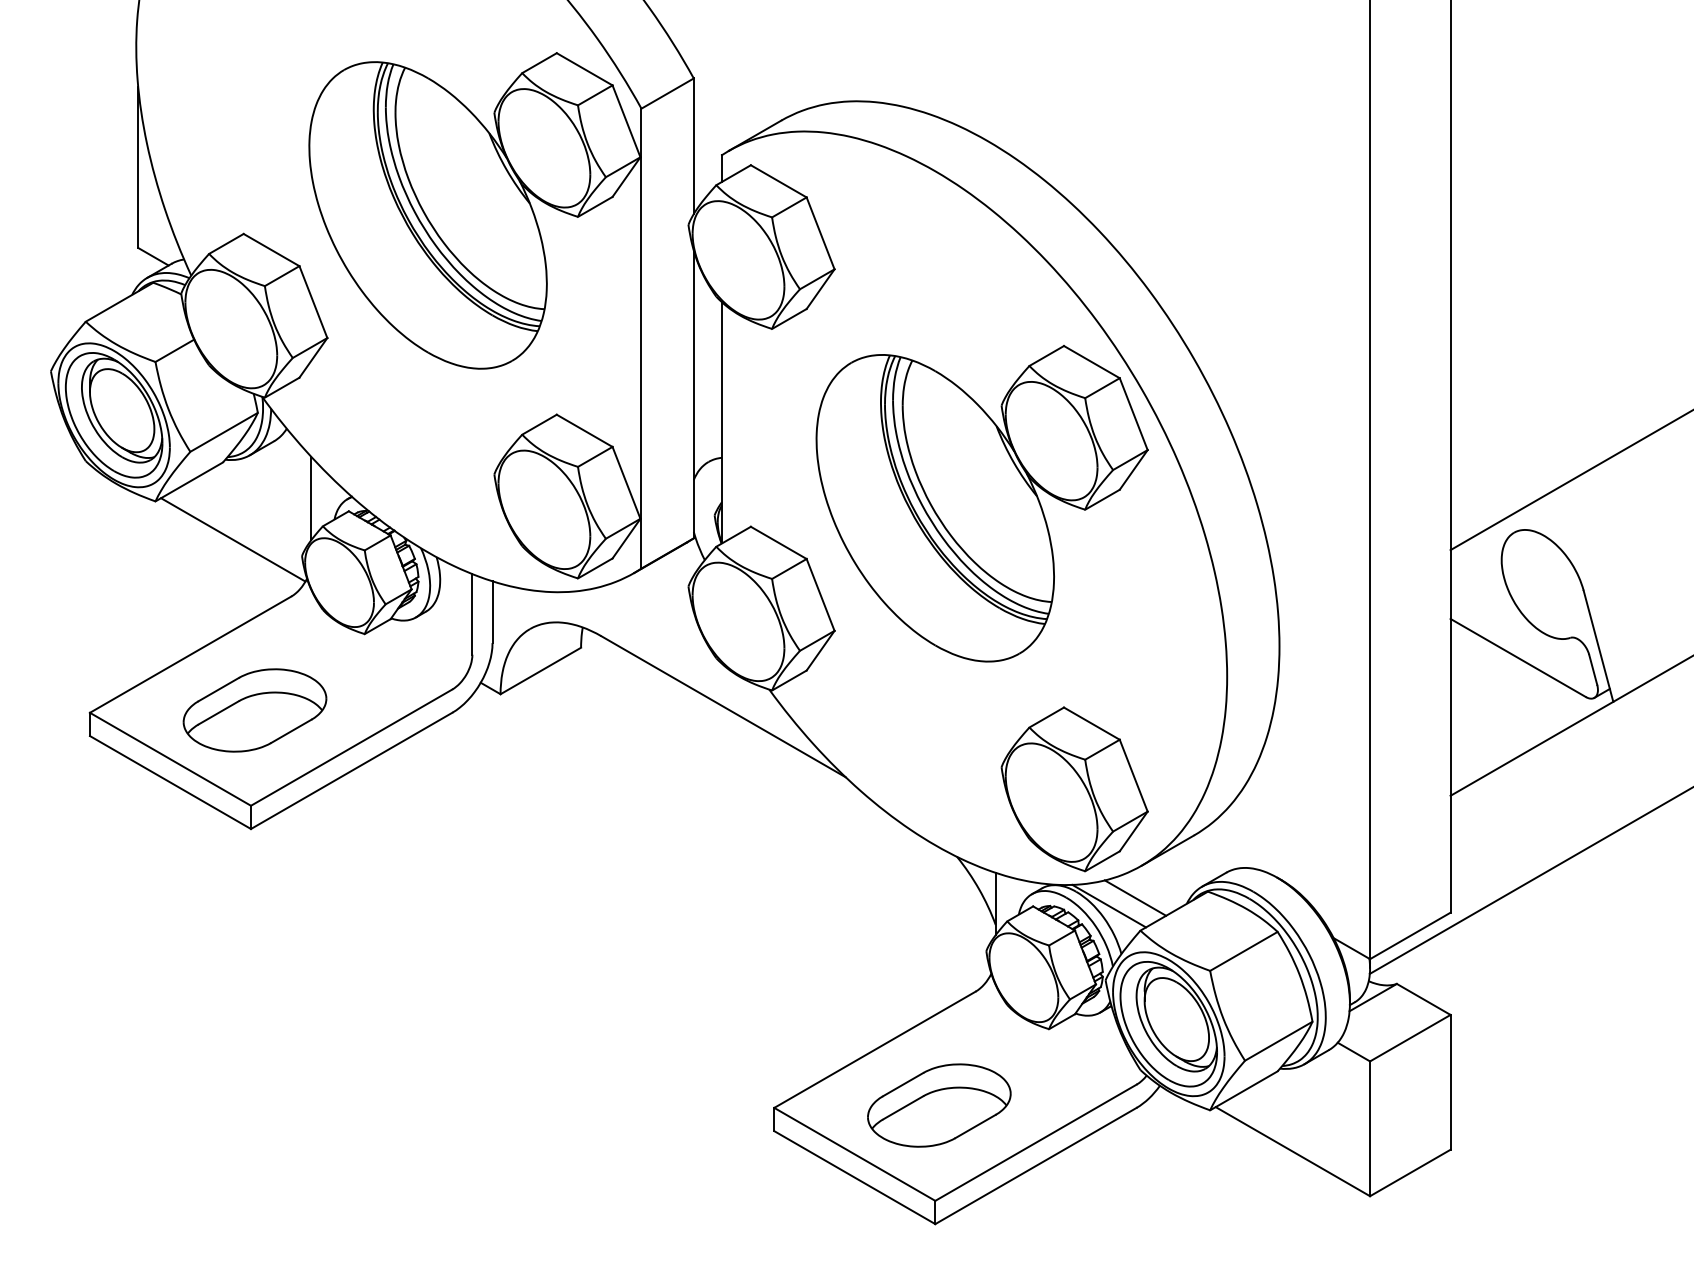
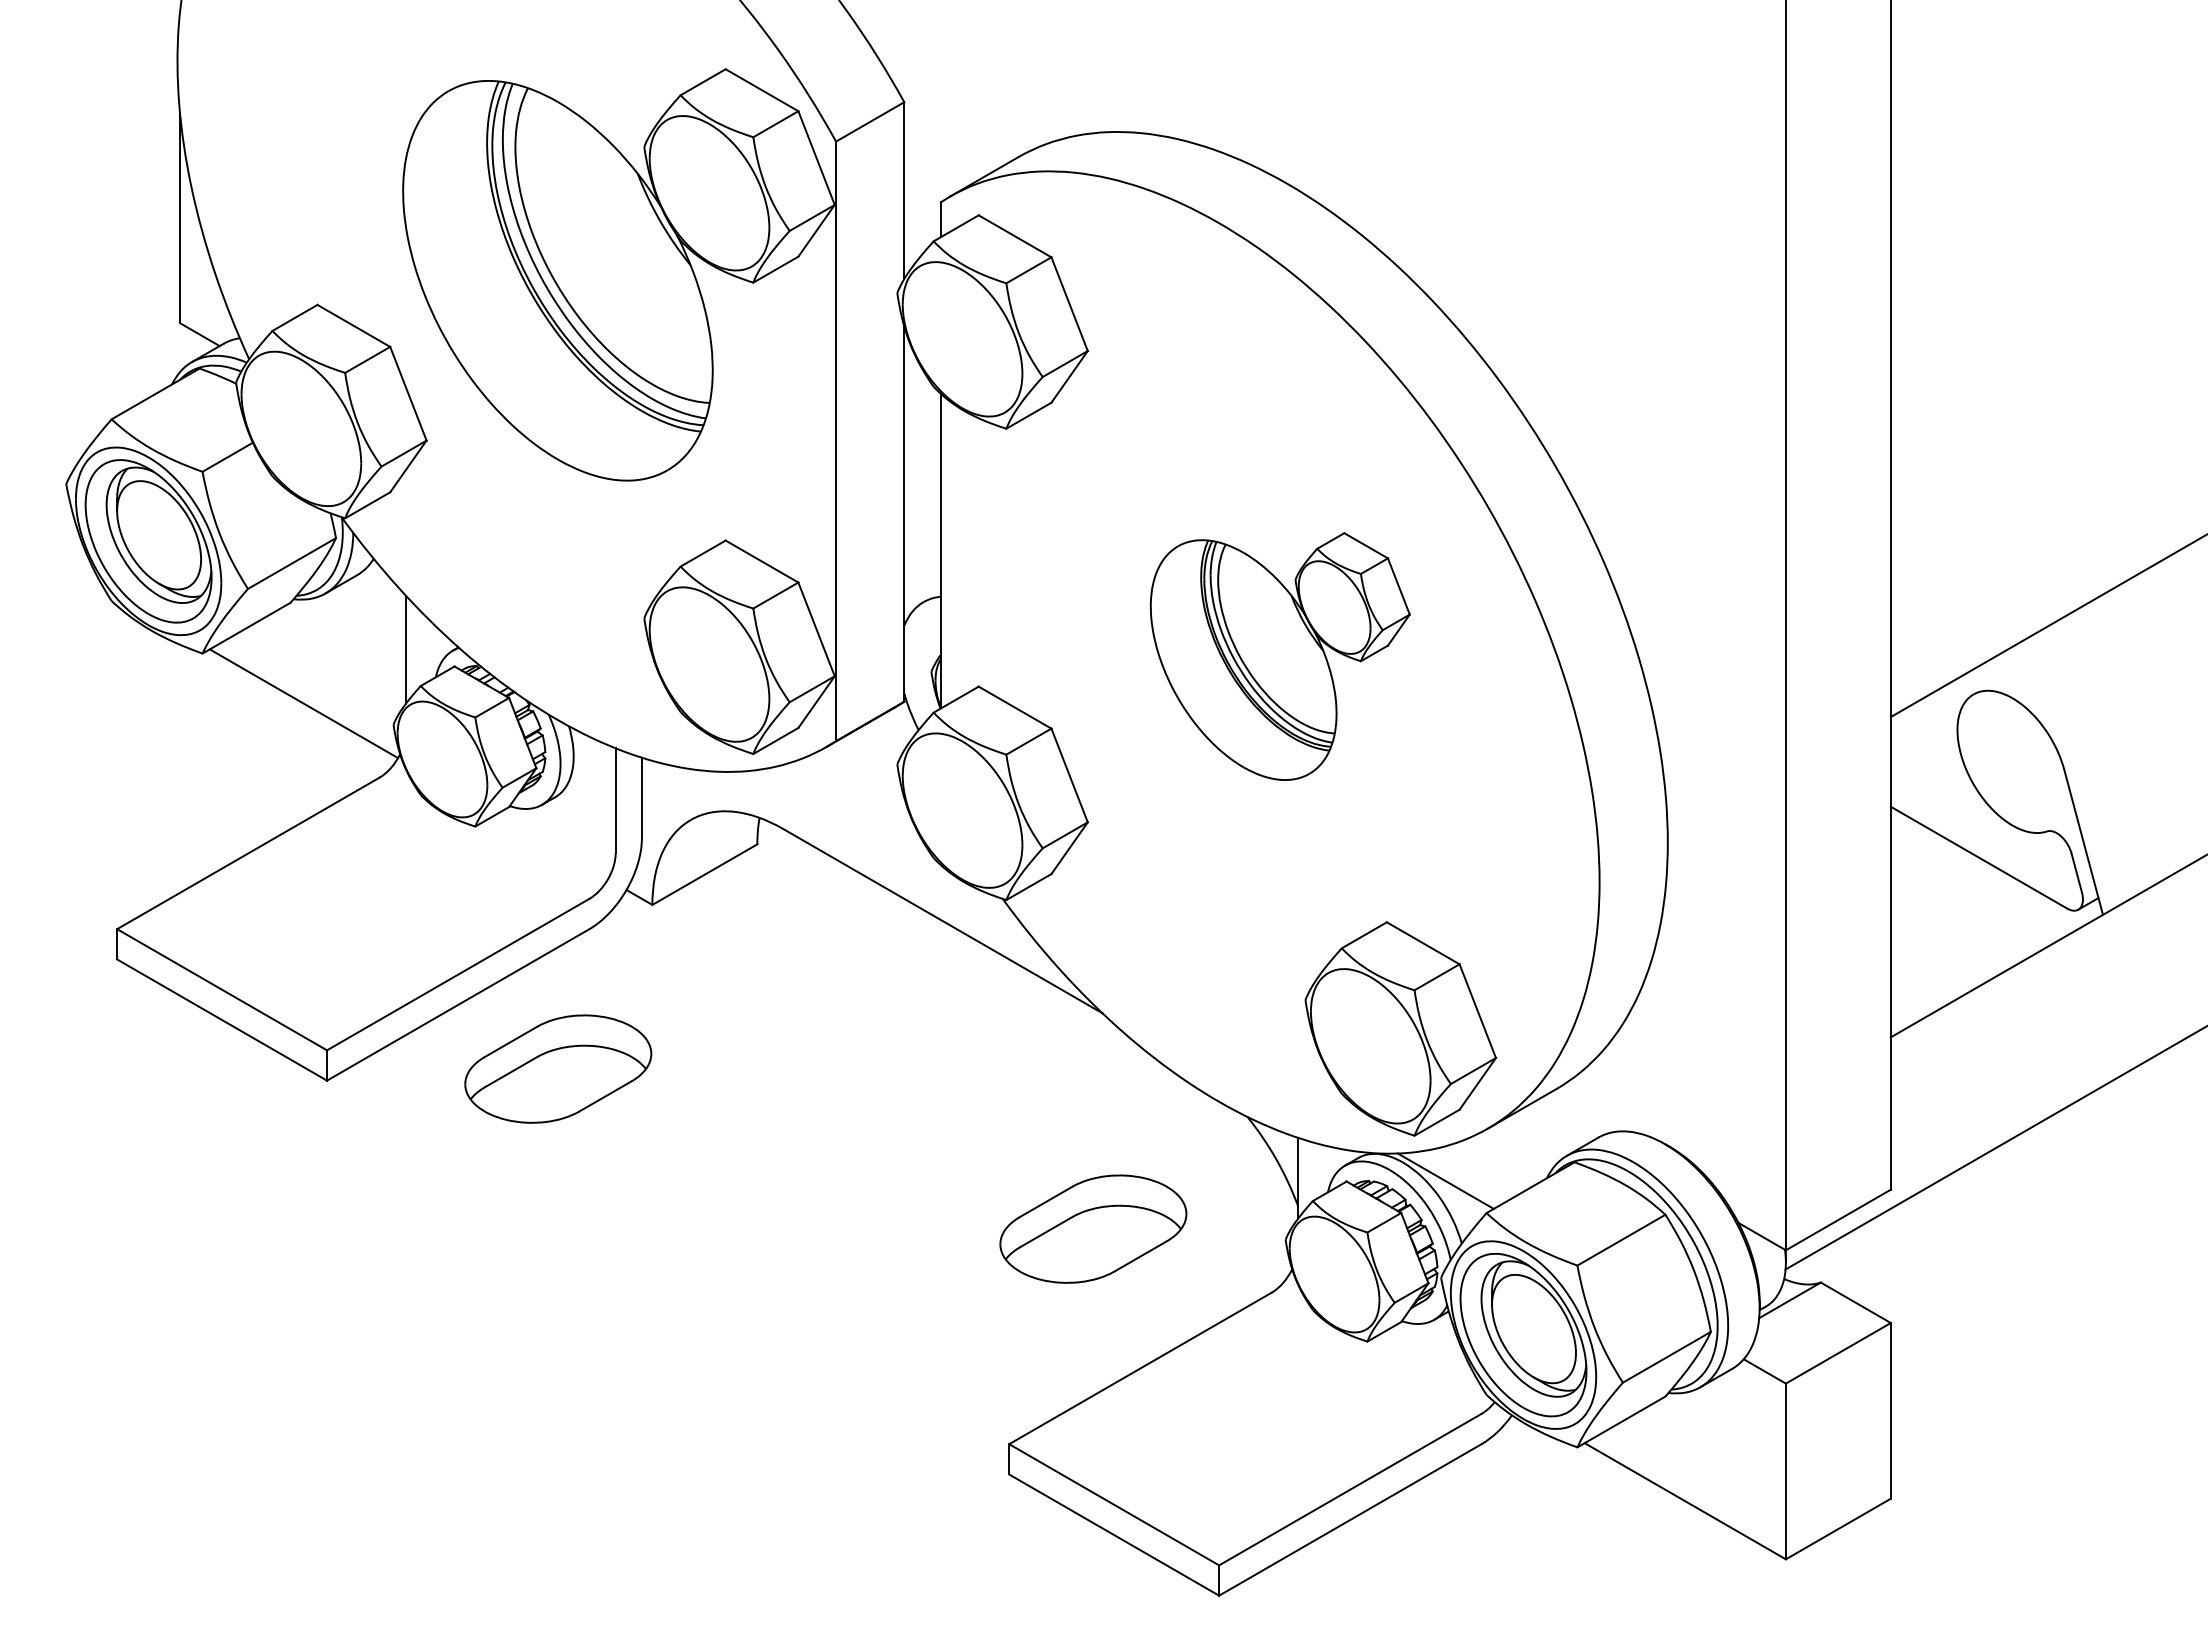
part: (982, 503) -> (1280, 656), size x0.6
part: (255, 710) -> (558, 1068), moved
line: (1135, 897) -> (1480, 1170), removed
part: (939, 1105) -> (1093, 1228), moved

